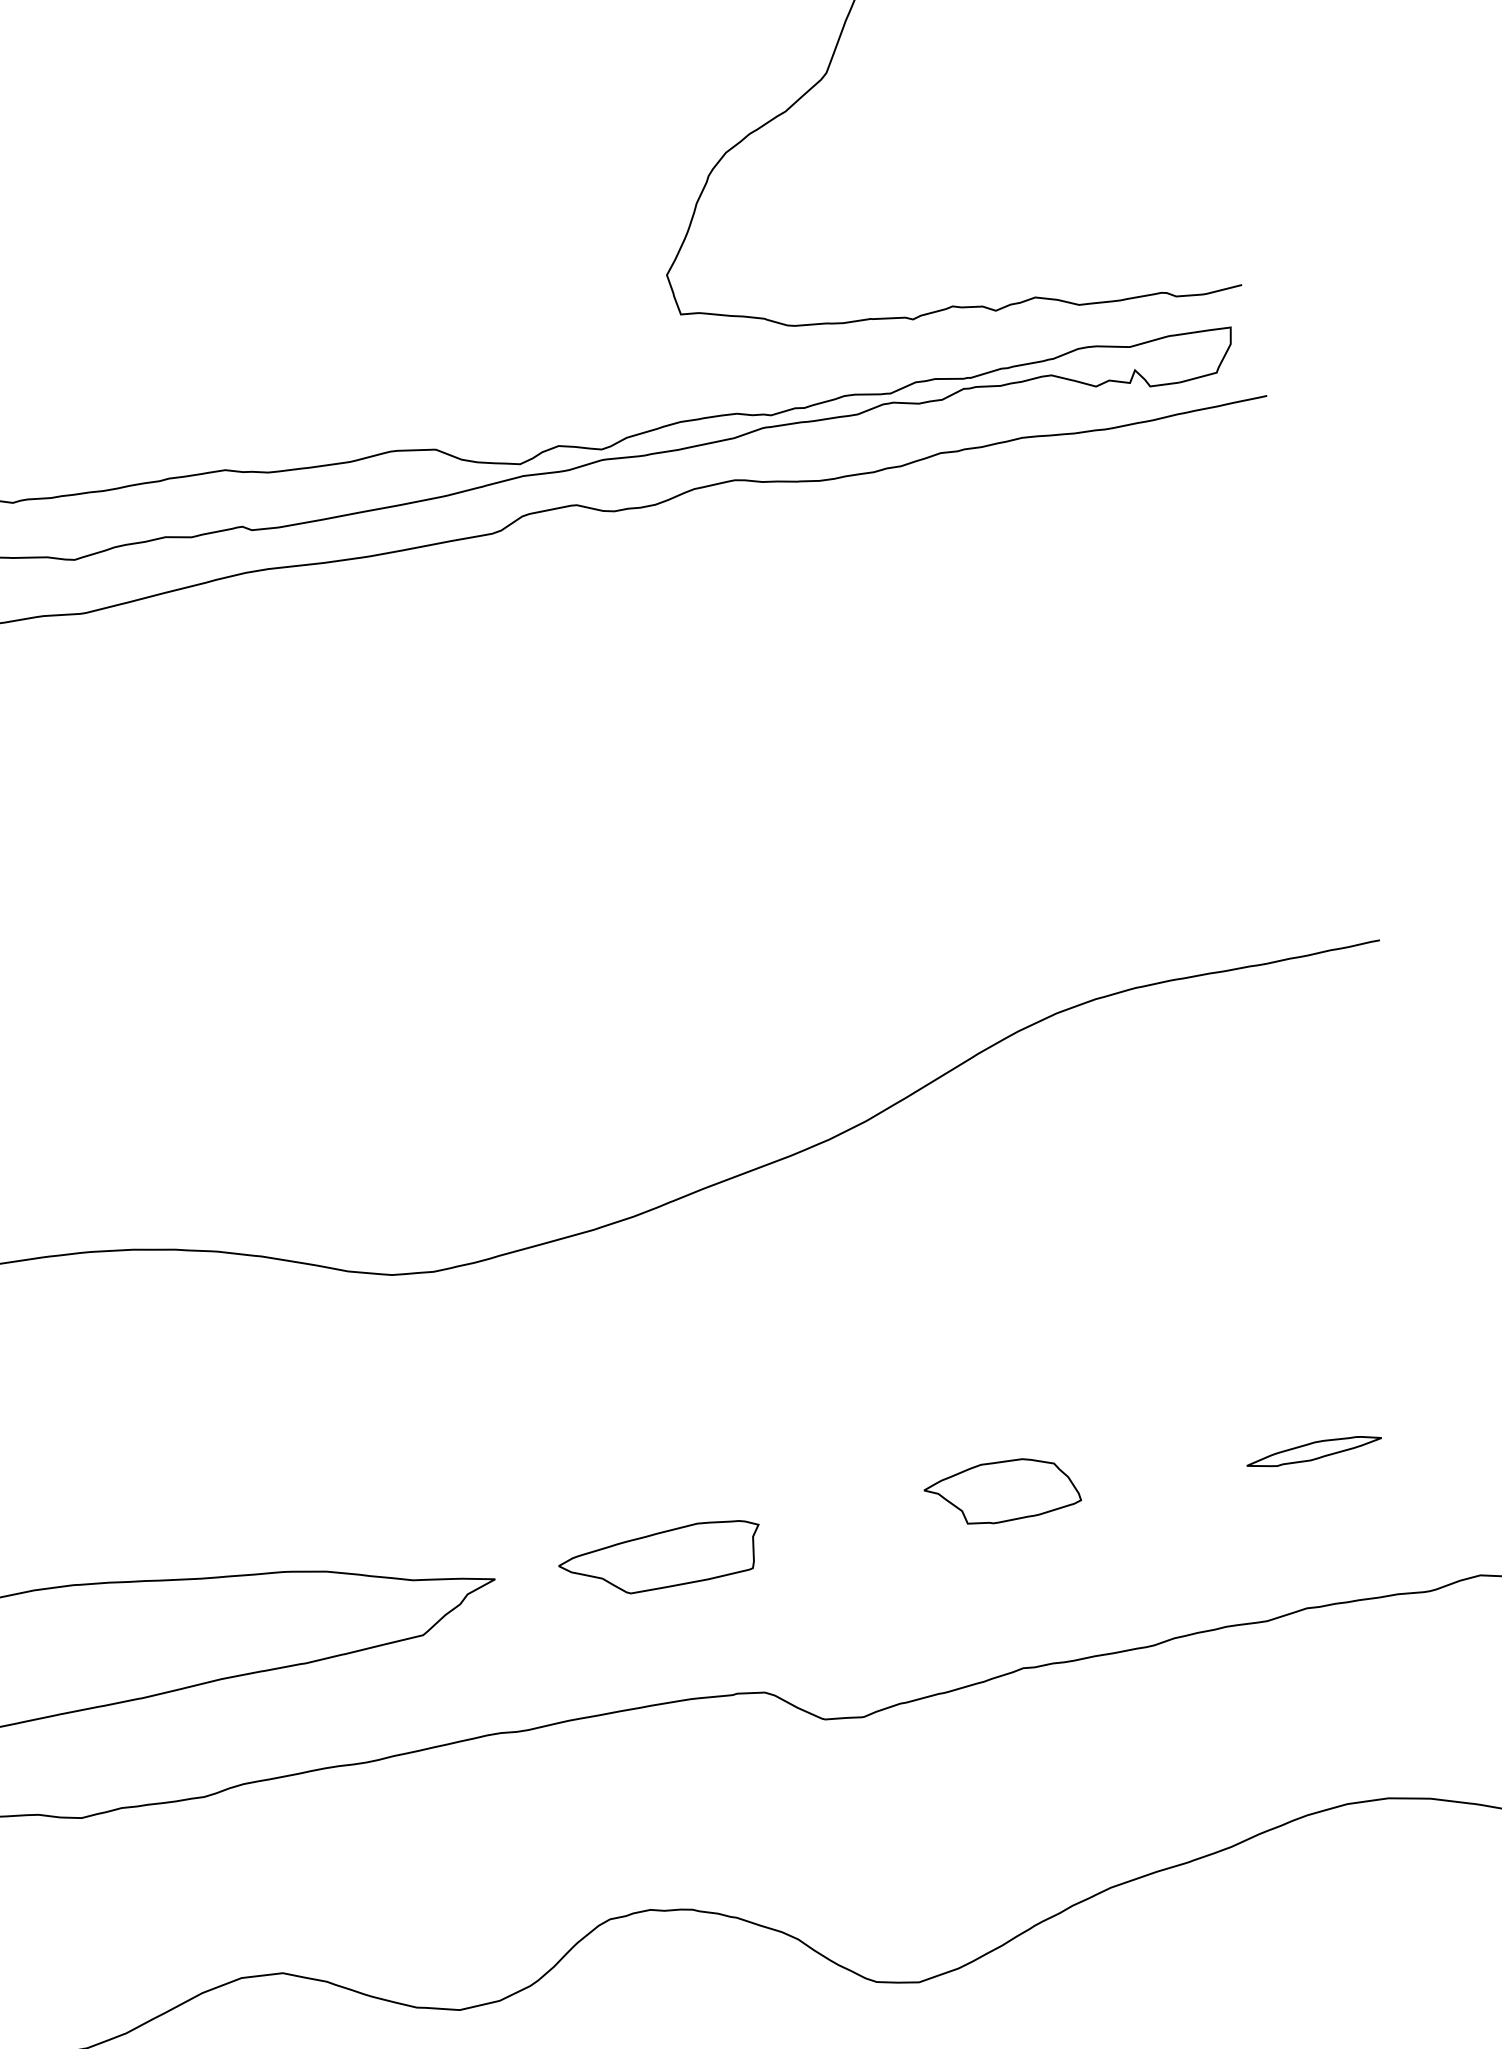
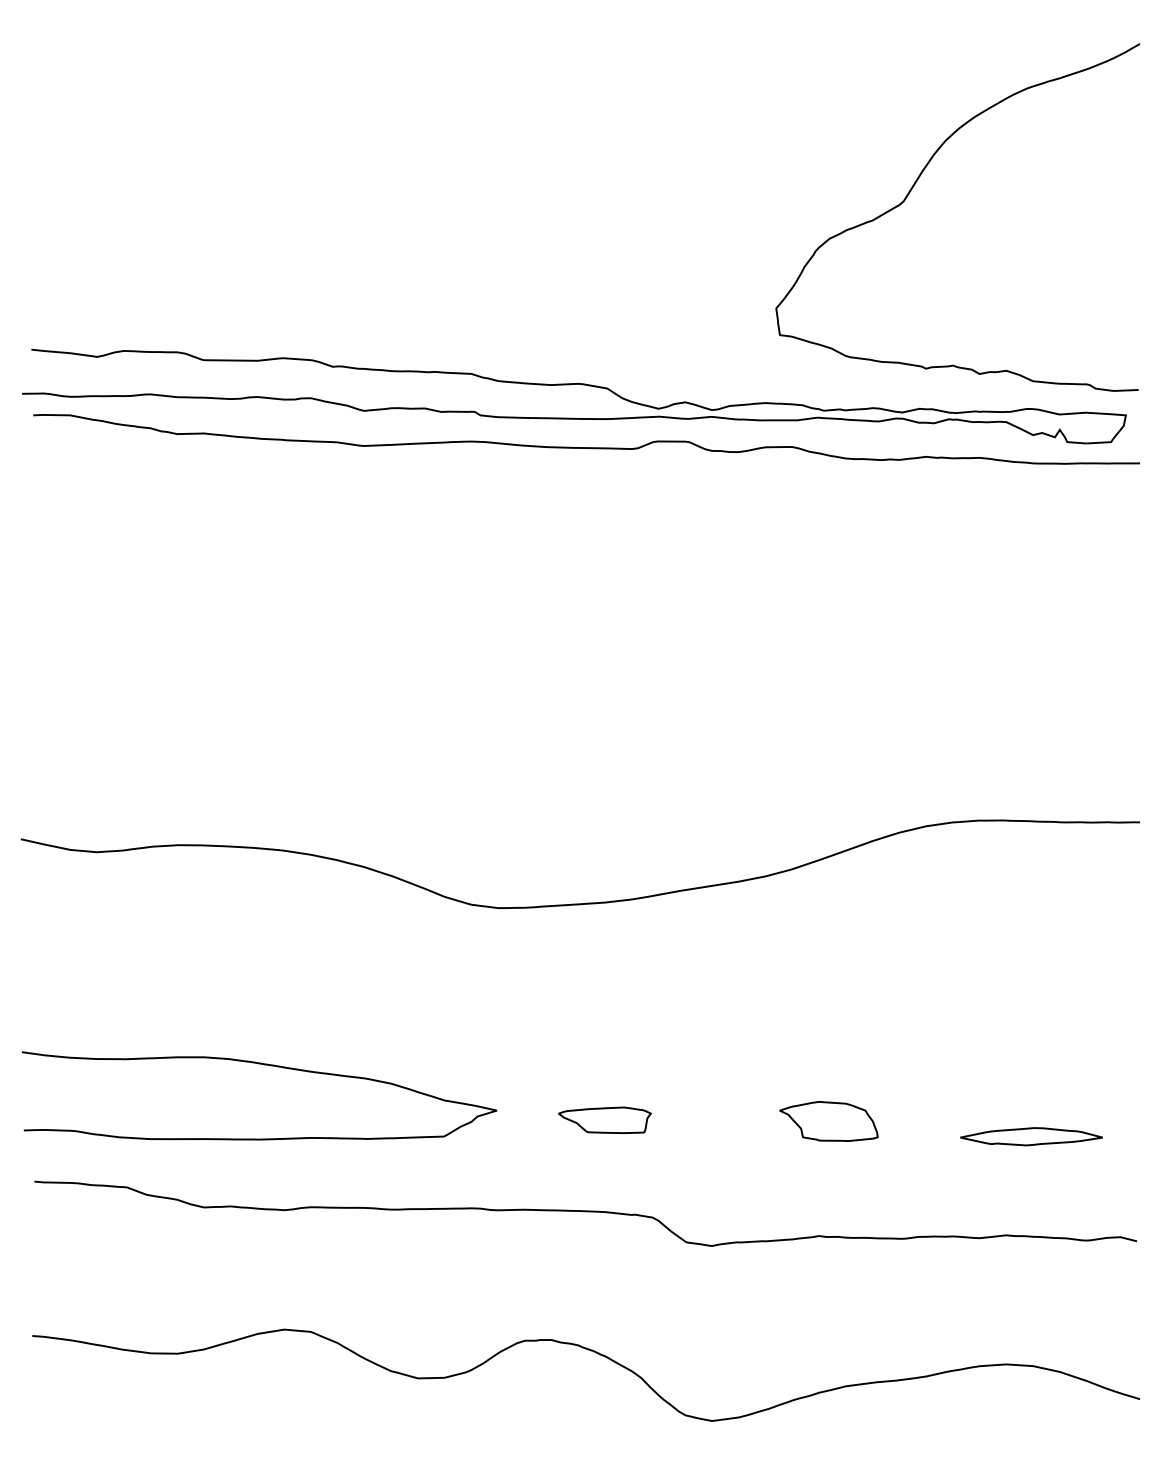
part: (1313, 1450) -> (1031, 1136), size x1.6
part: (661, 1560) -> (604, 1120), size x0.7

